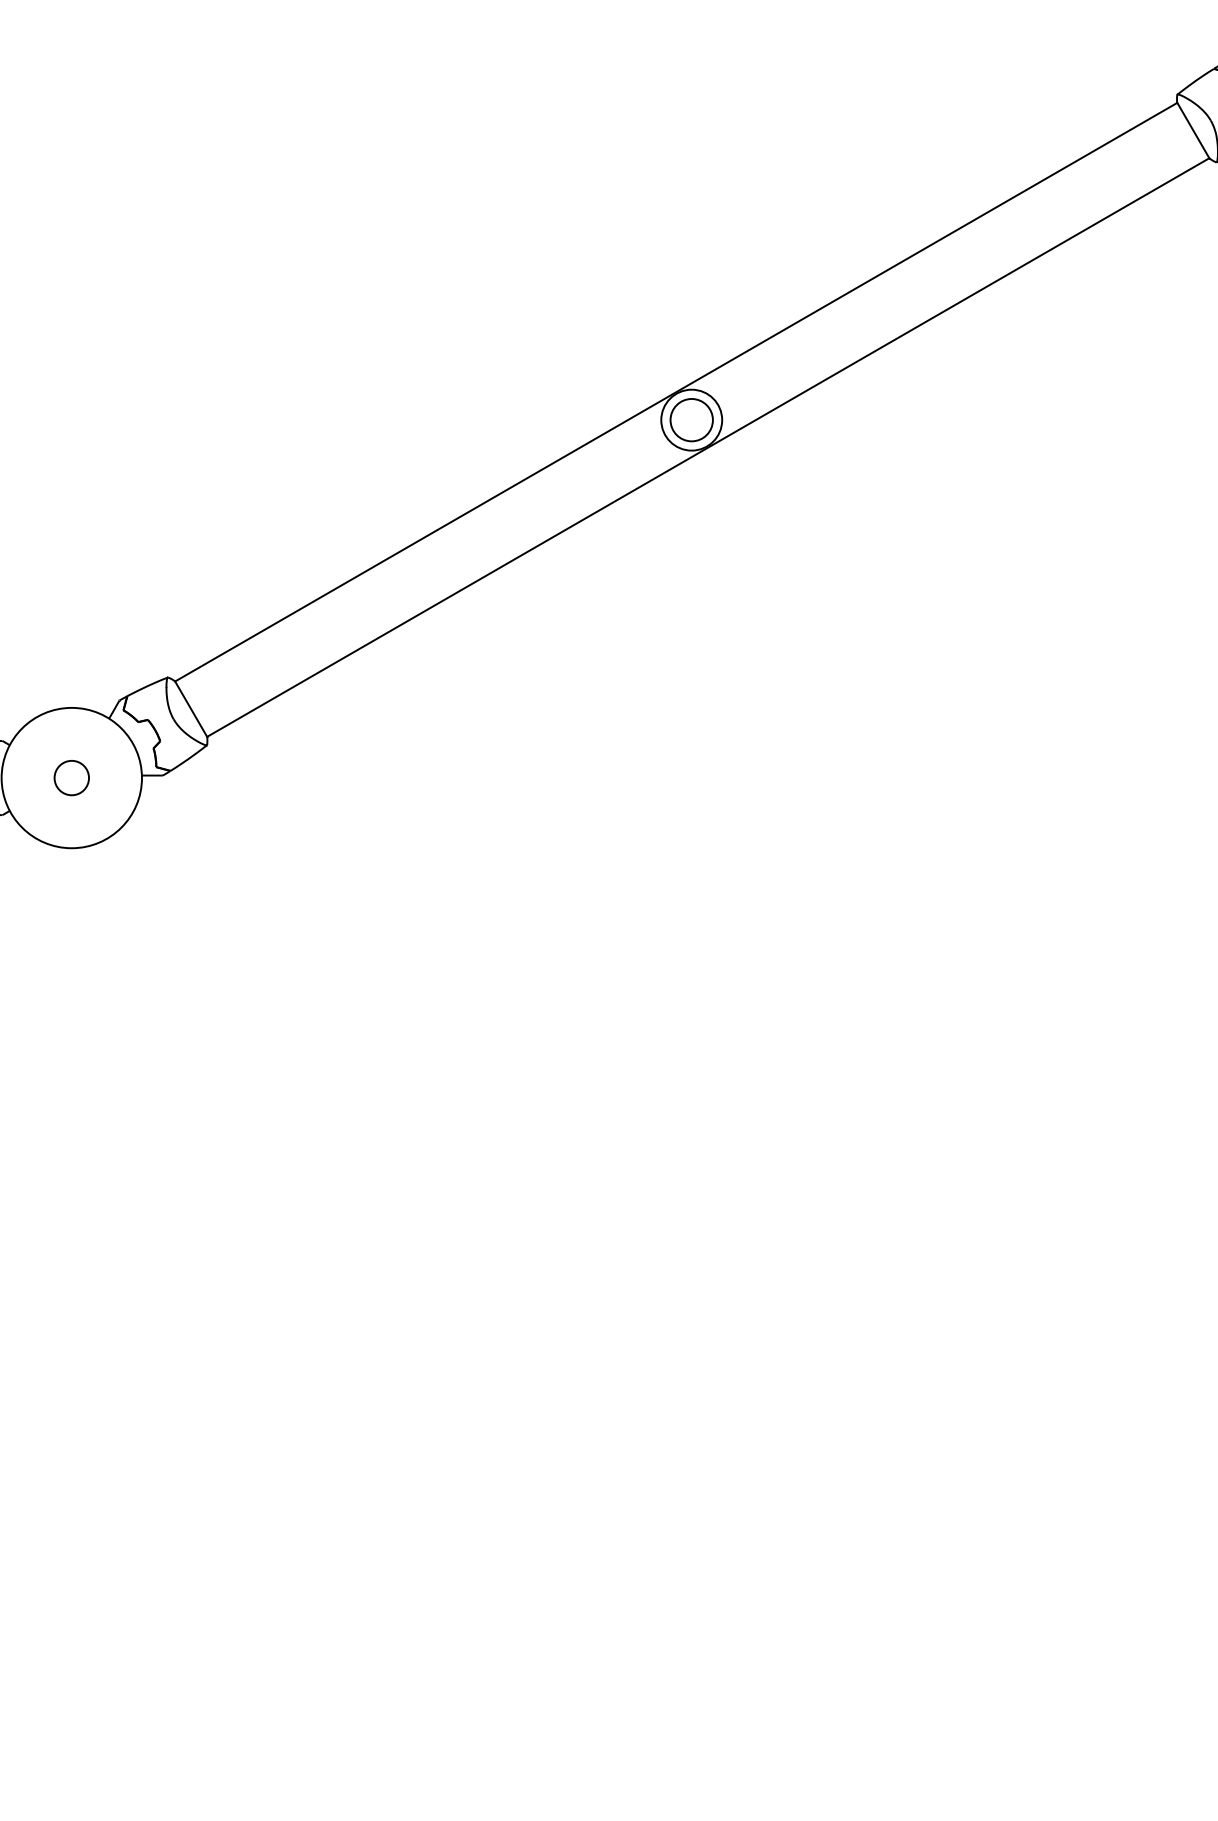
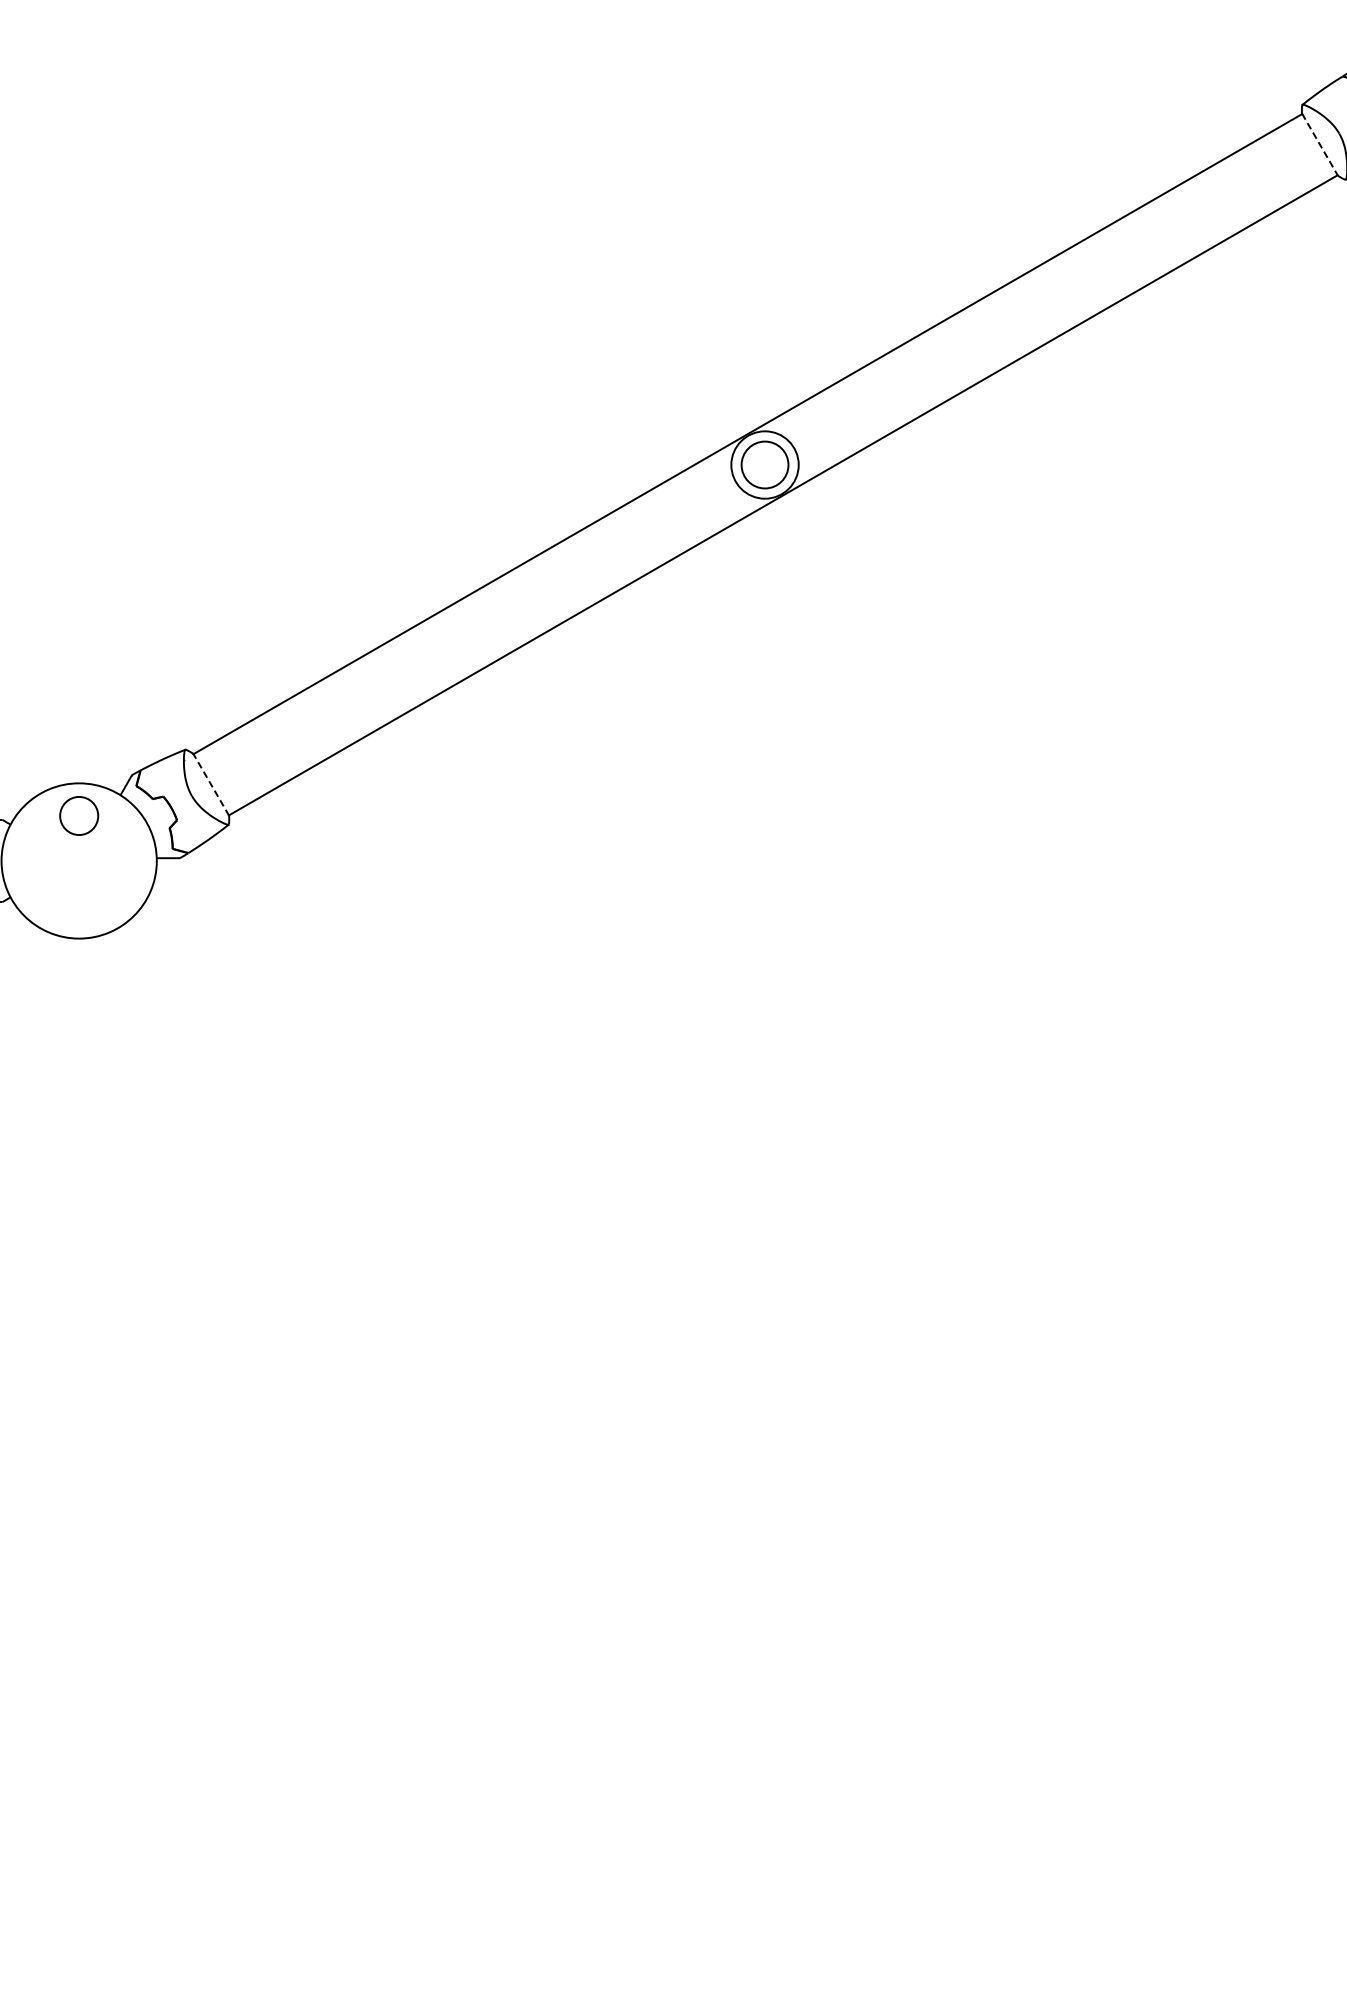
line: (1193, 130) -> (1320, 144), solid -> dashed
line: (191, 708) -> (211, 784), solid -> dashed
circle: (72, 777) -> (79, 815), moved

